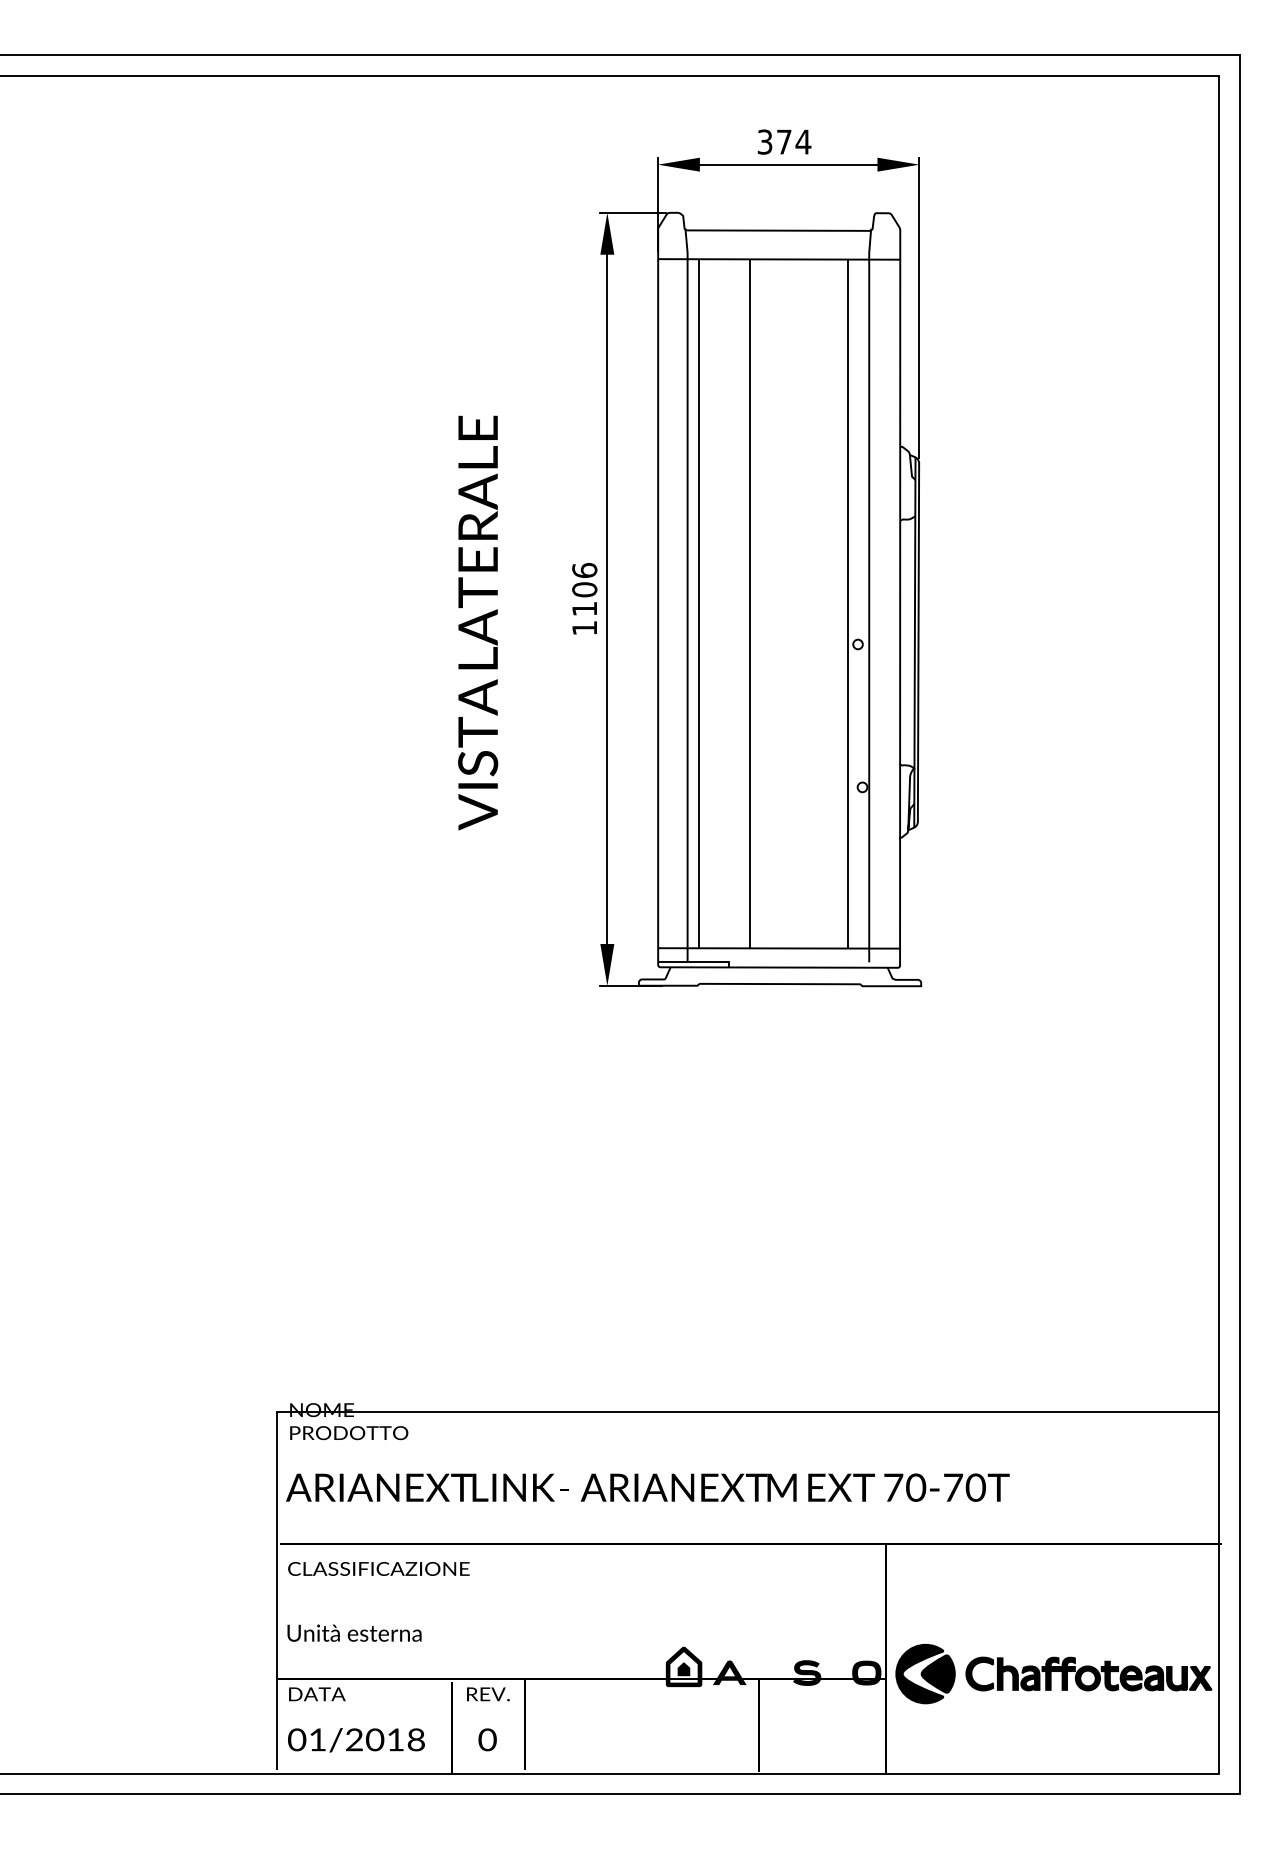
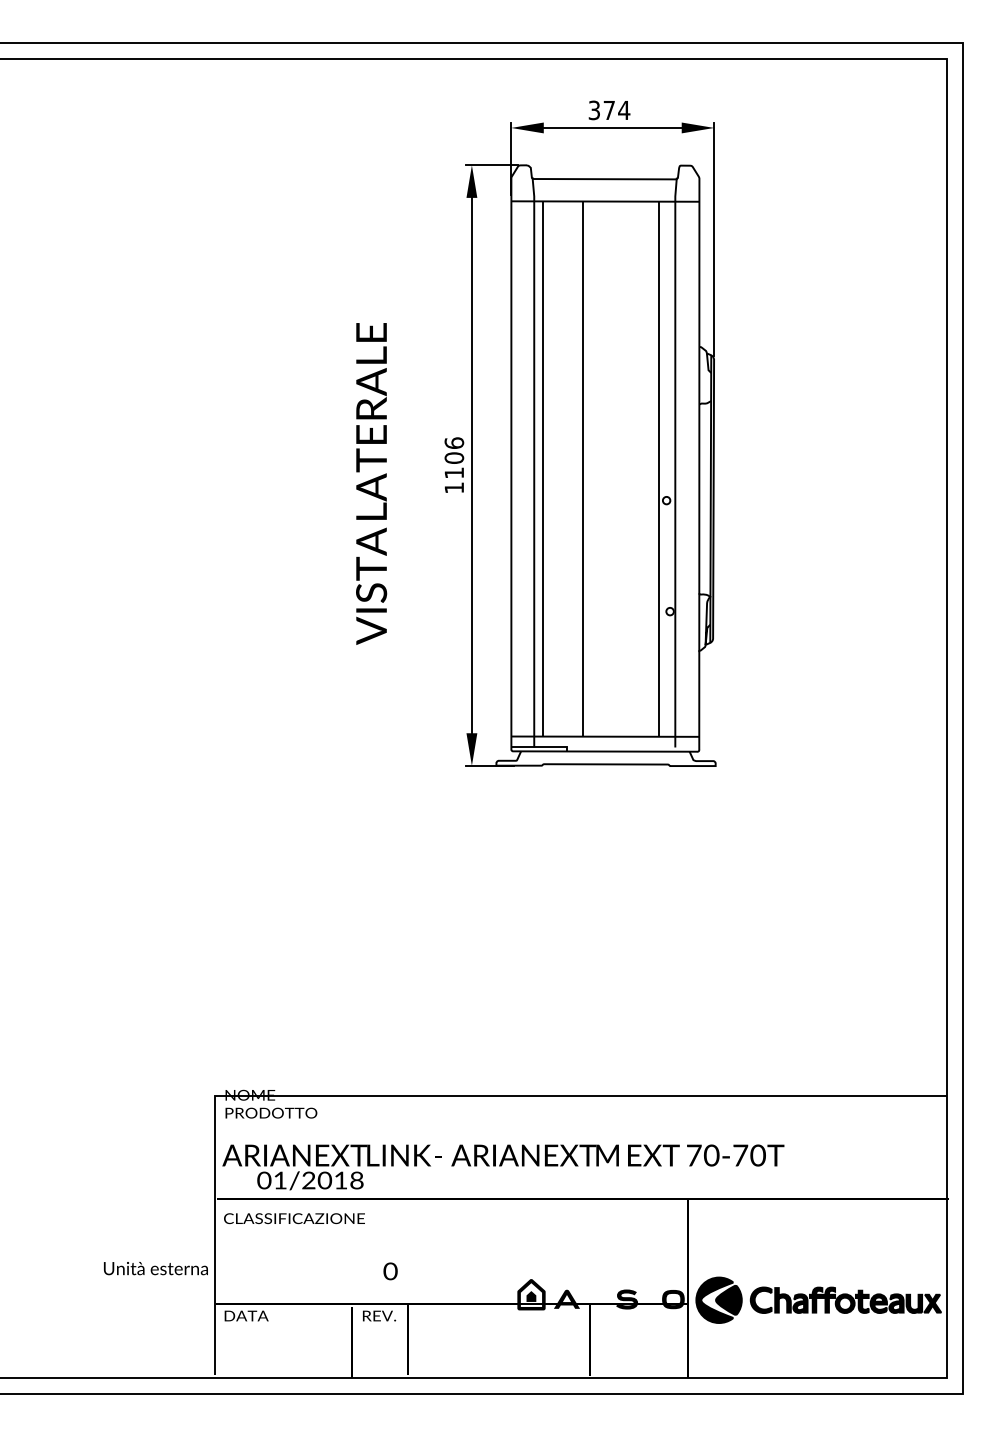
text: (354, 1632) -> (155, 1268), moved
text: (487, 1739) -> (390, 1271), moved
text: (356, 1740) -> (310, 1181), moved

